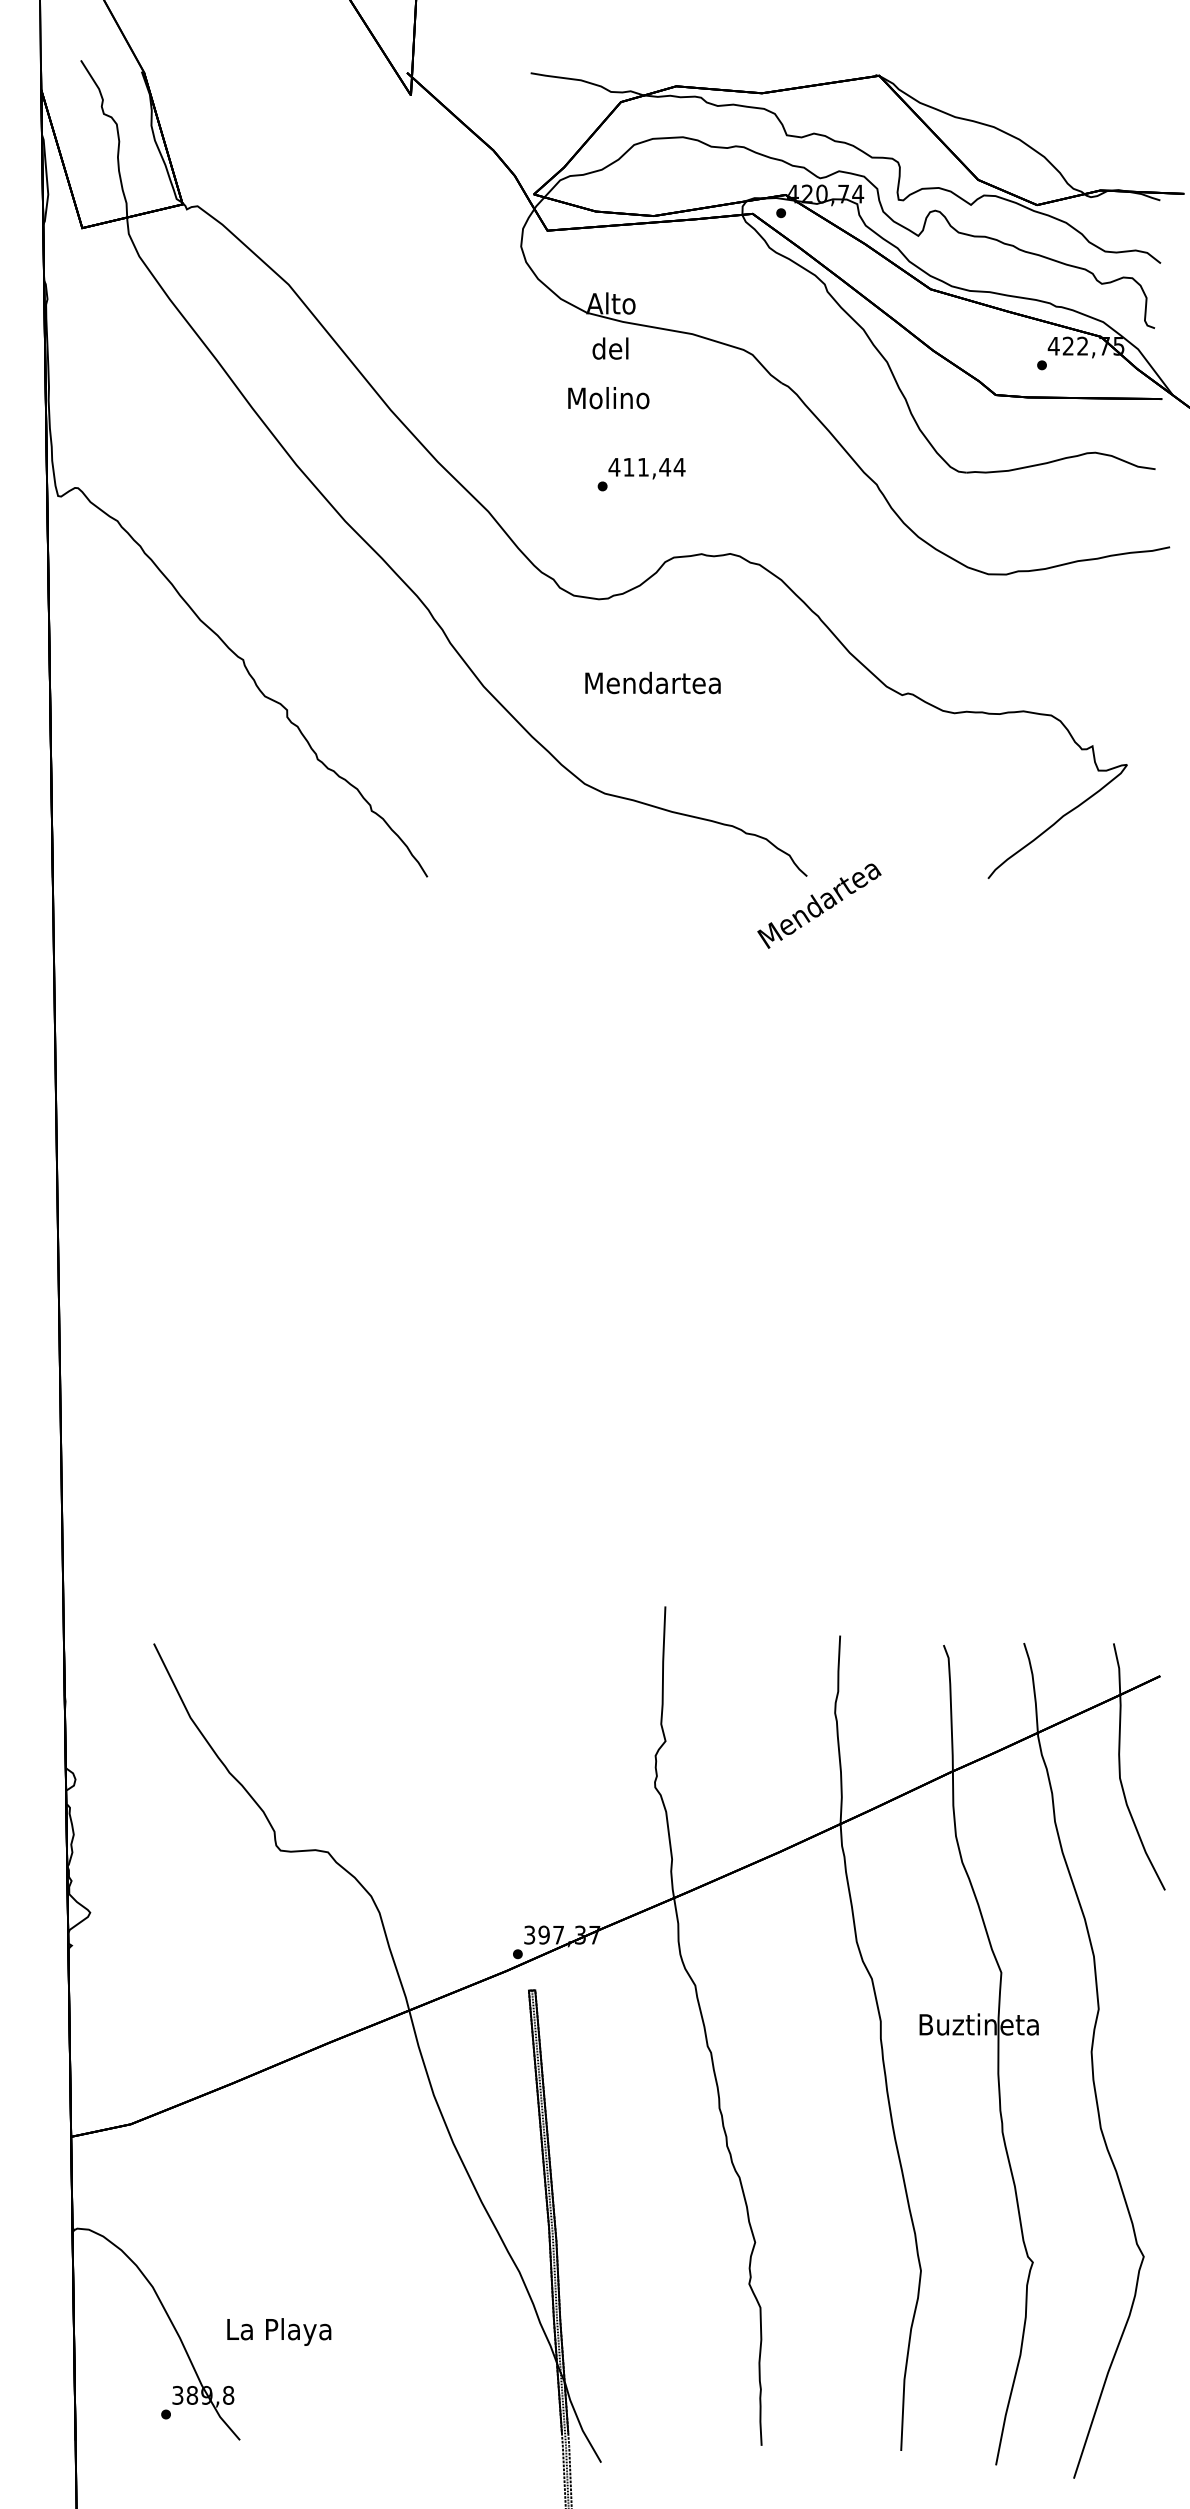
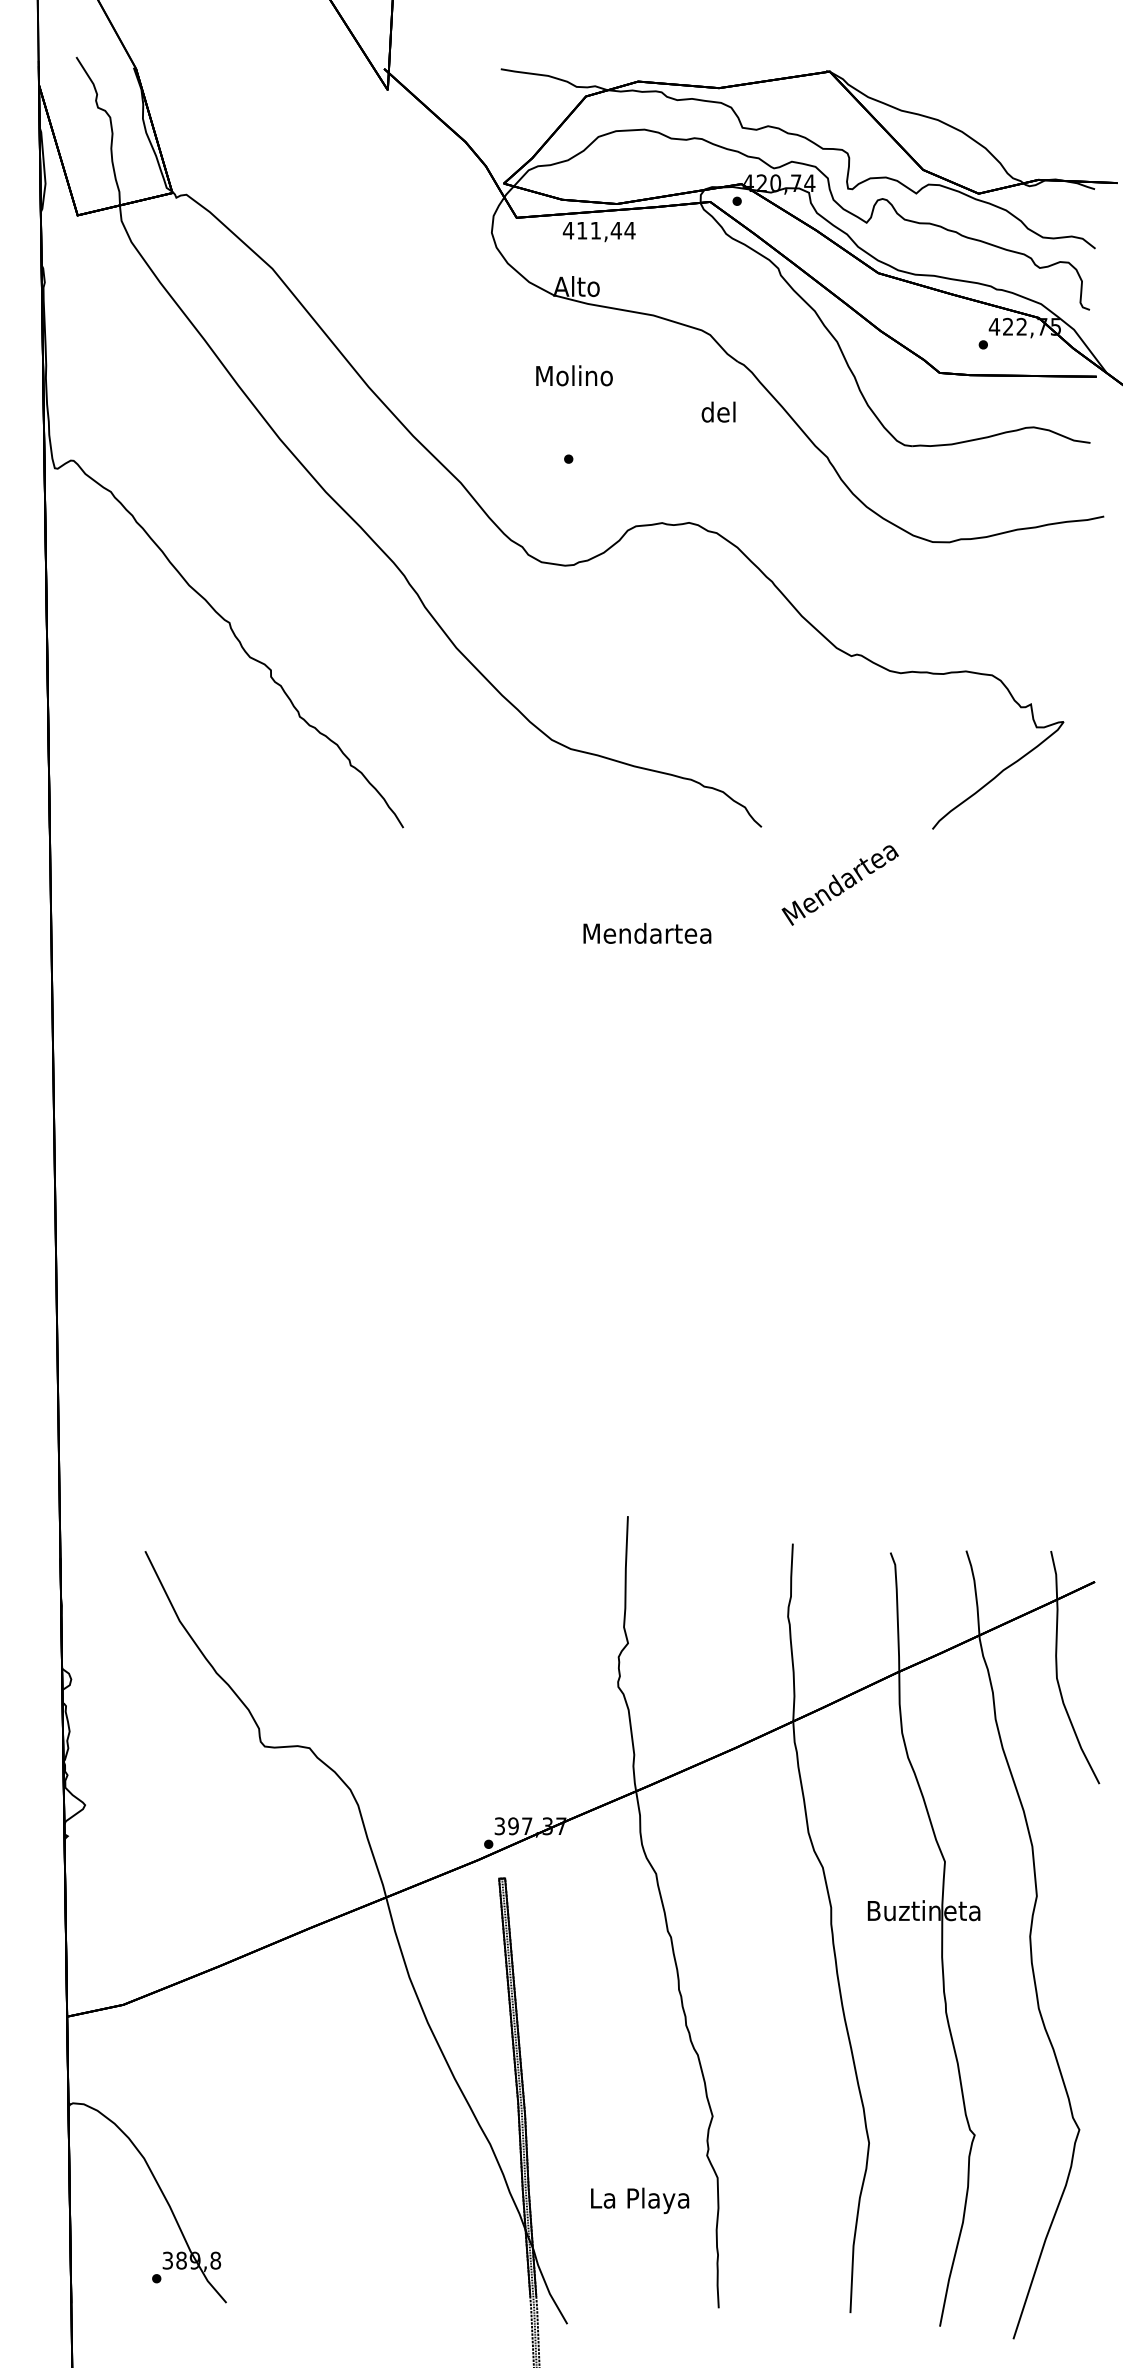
text: (610, 348) -> (718, 412), moved
text: (646, 468) -> (598, 231), moved
text: (652, 682) -> (646, 932), moved
text: (819, 905) -> (840, 884), moved
text: (279, 2331) -> (640, 2200), moved

